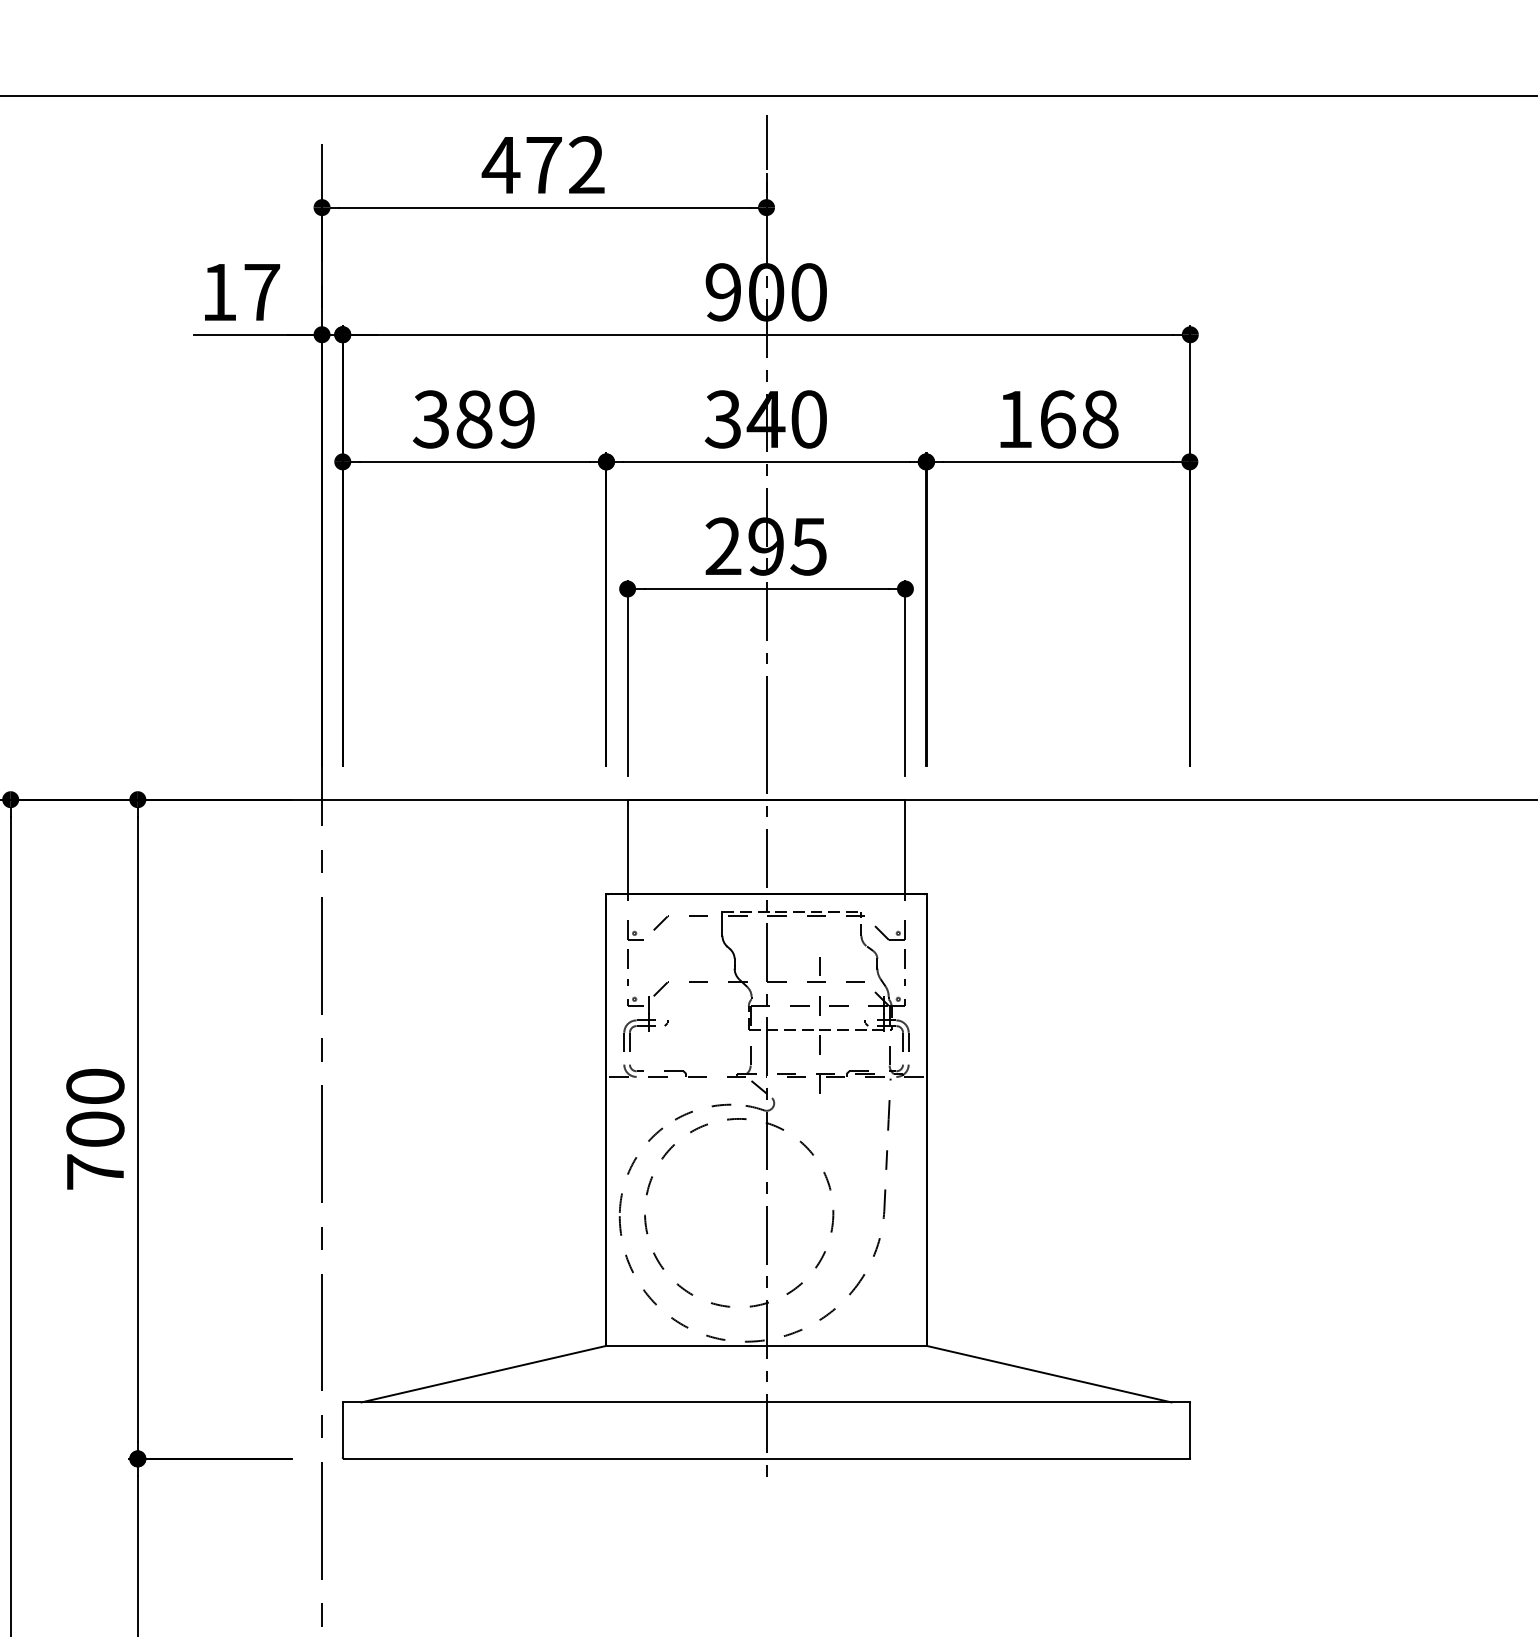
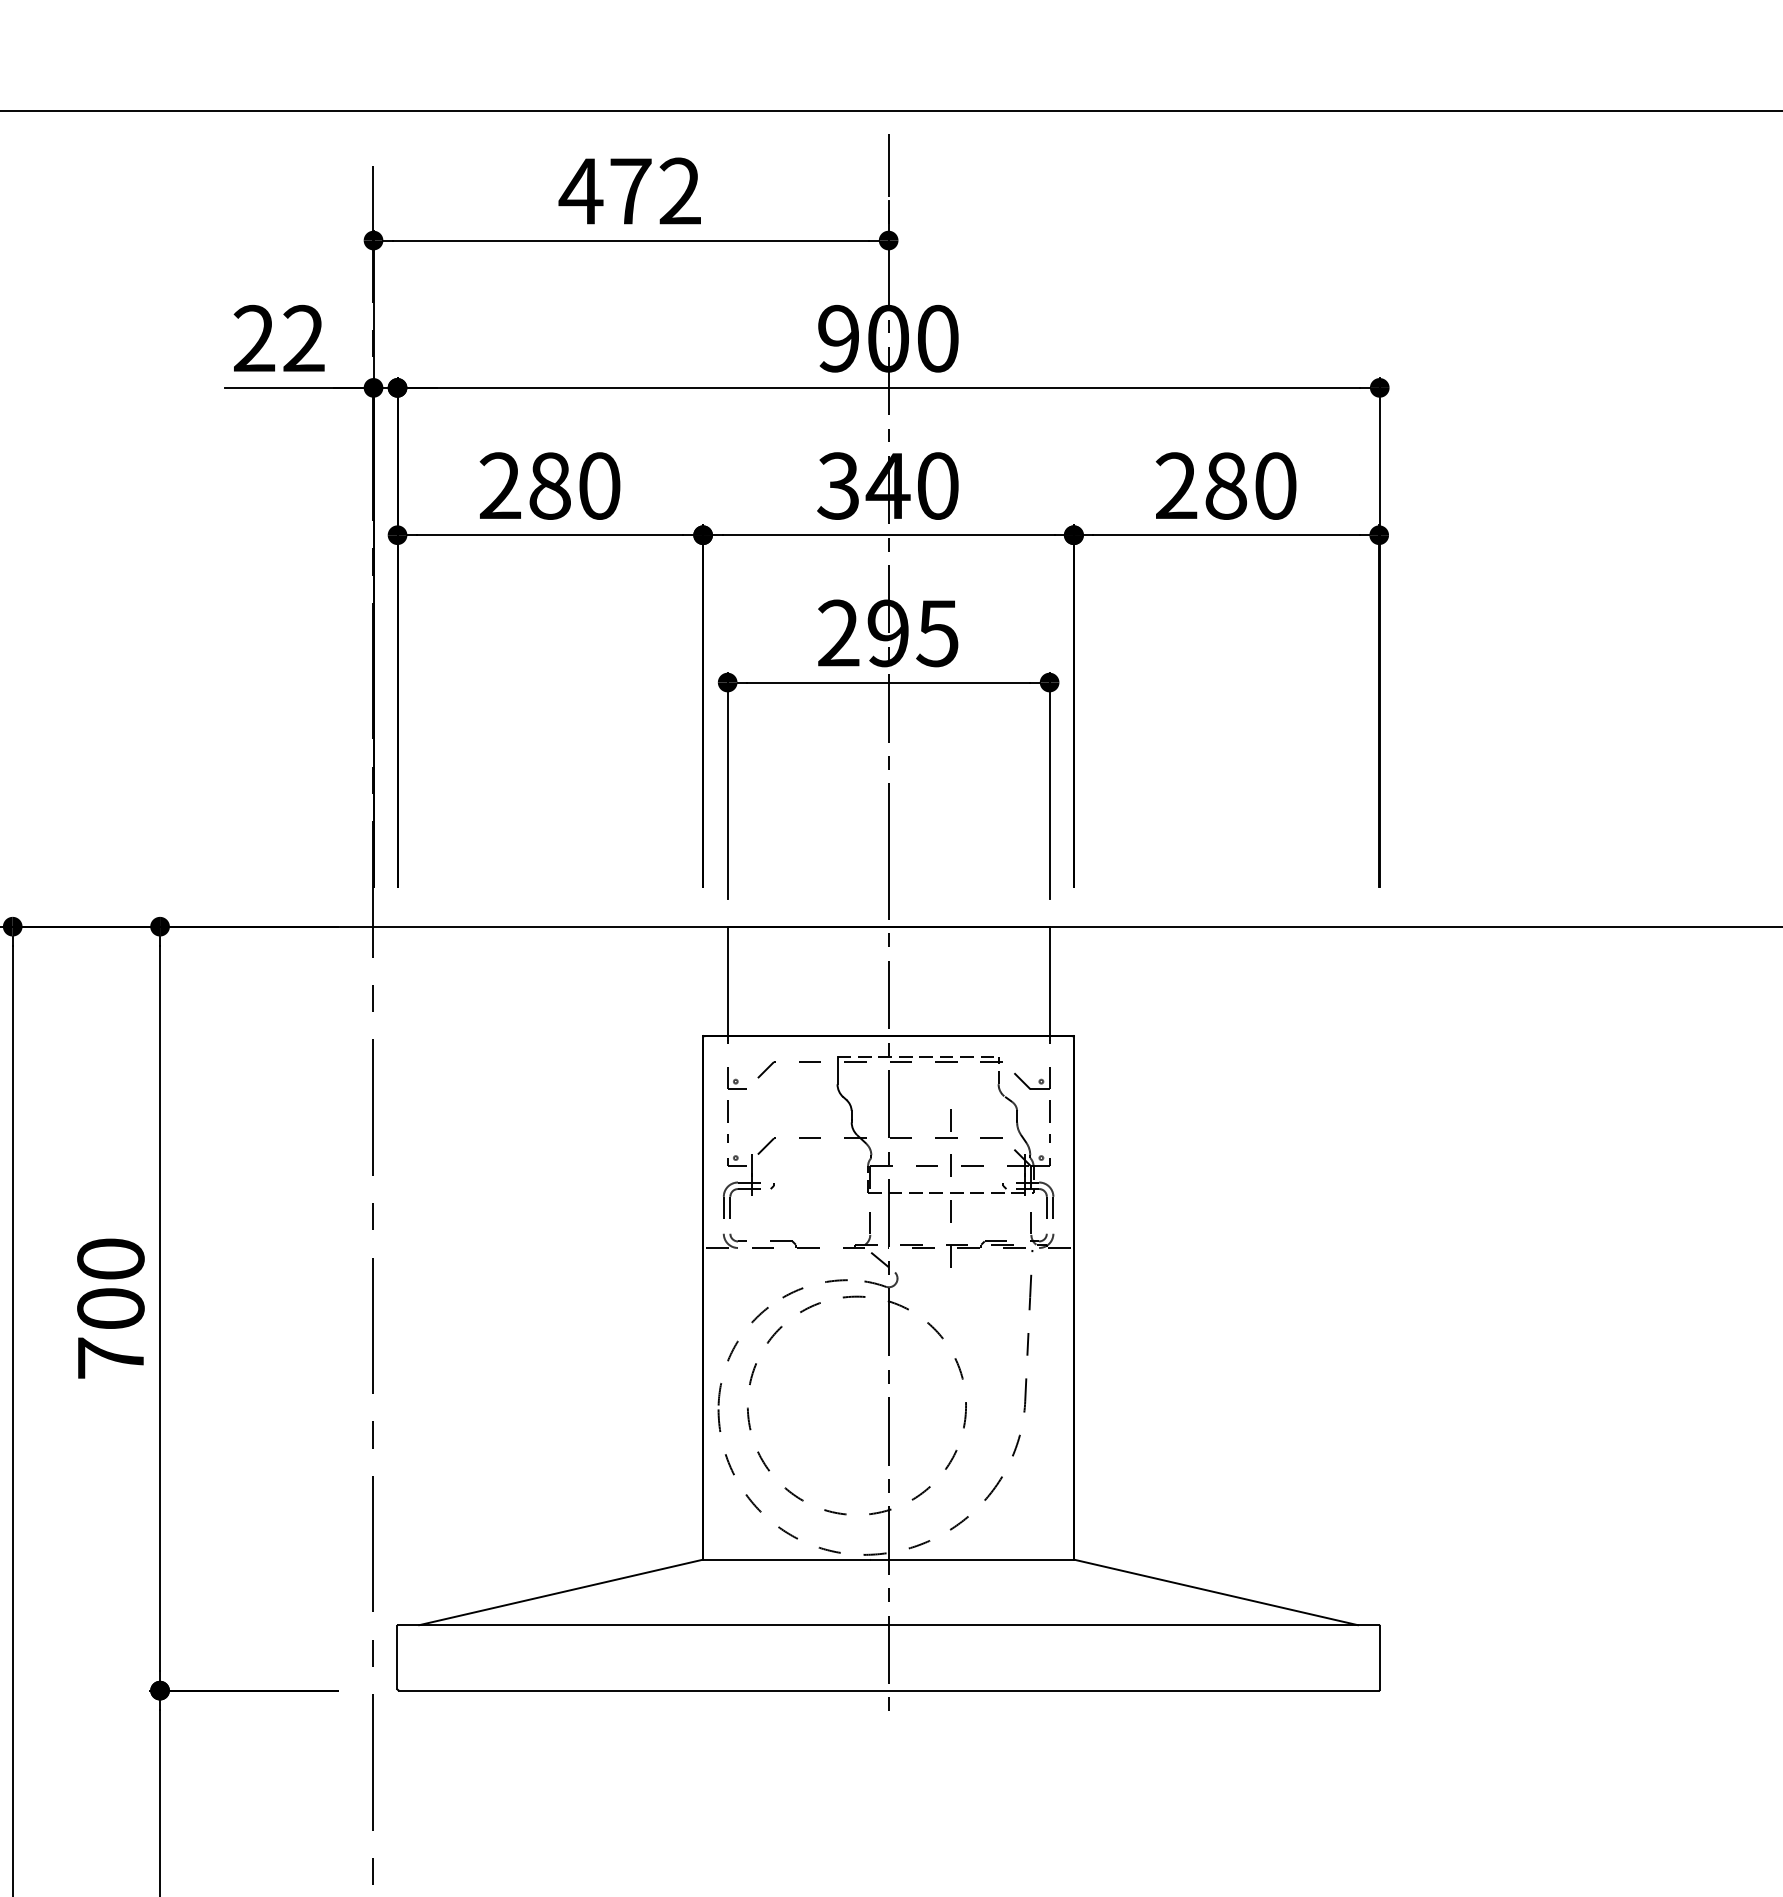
text: (240, 291) -> (278, 337), 17 -> 22
text: (473, 418) -> (549, 485), 389 -> 280
text: (1057, 418) -> (1225, 485), 168 -> 280

